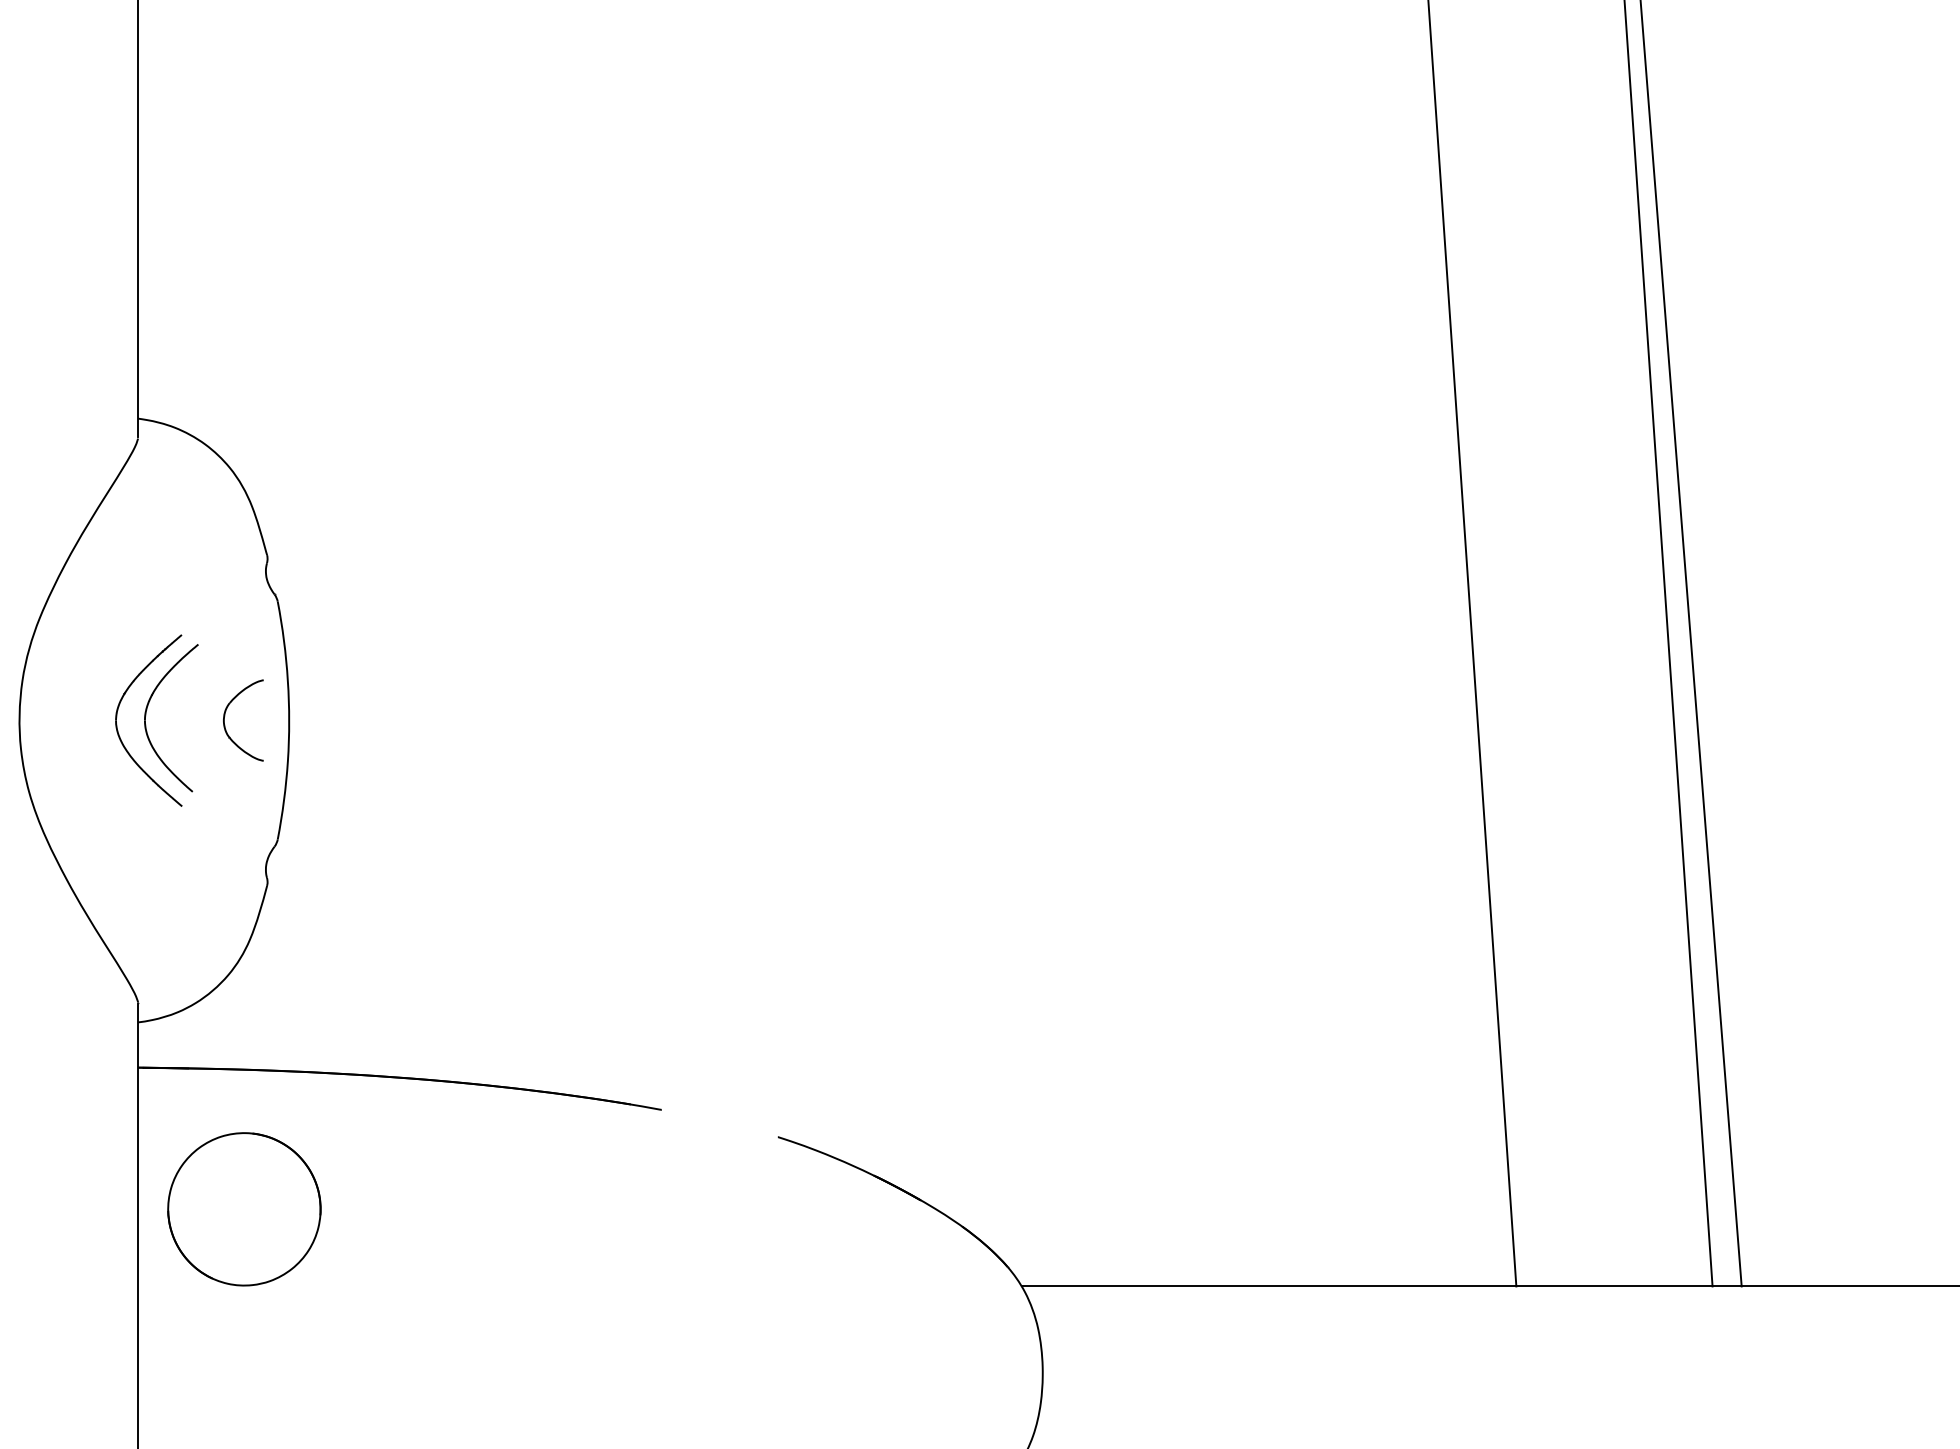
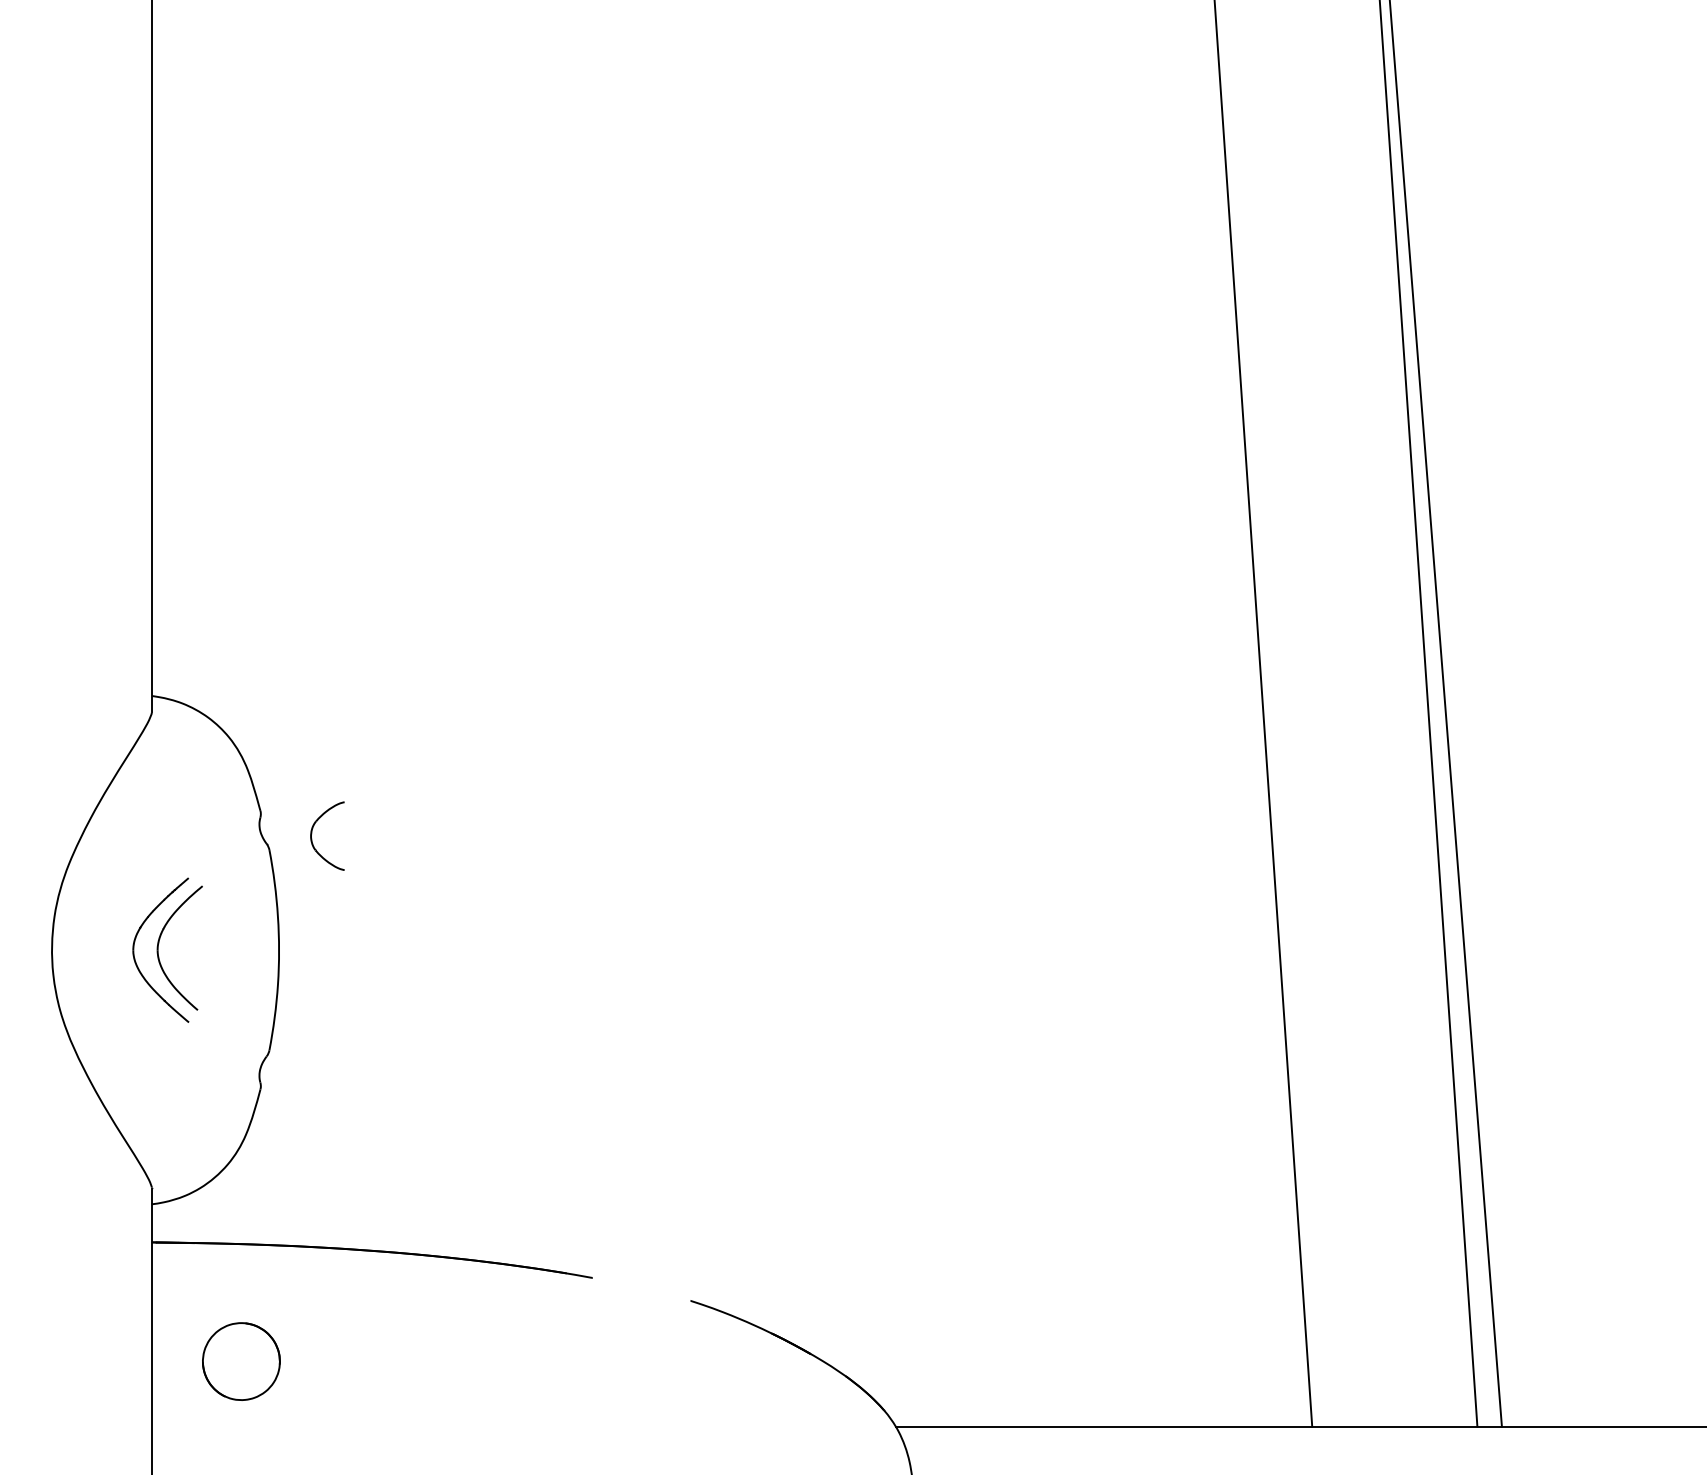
part: (225, 717) -> (312, 833), moved
part: (244, 1209) -> (241, 1361), size x0.6

